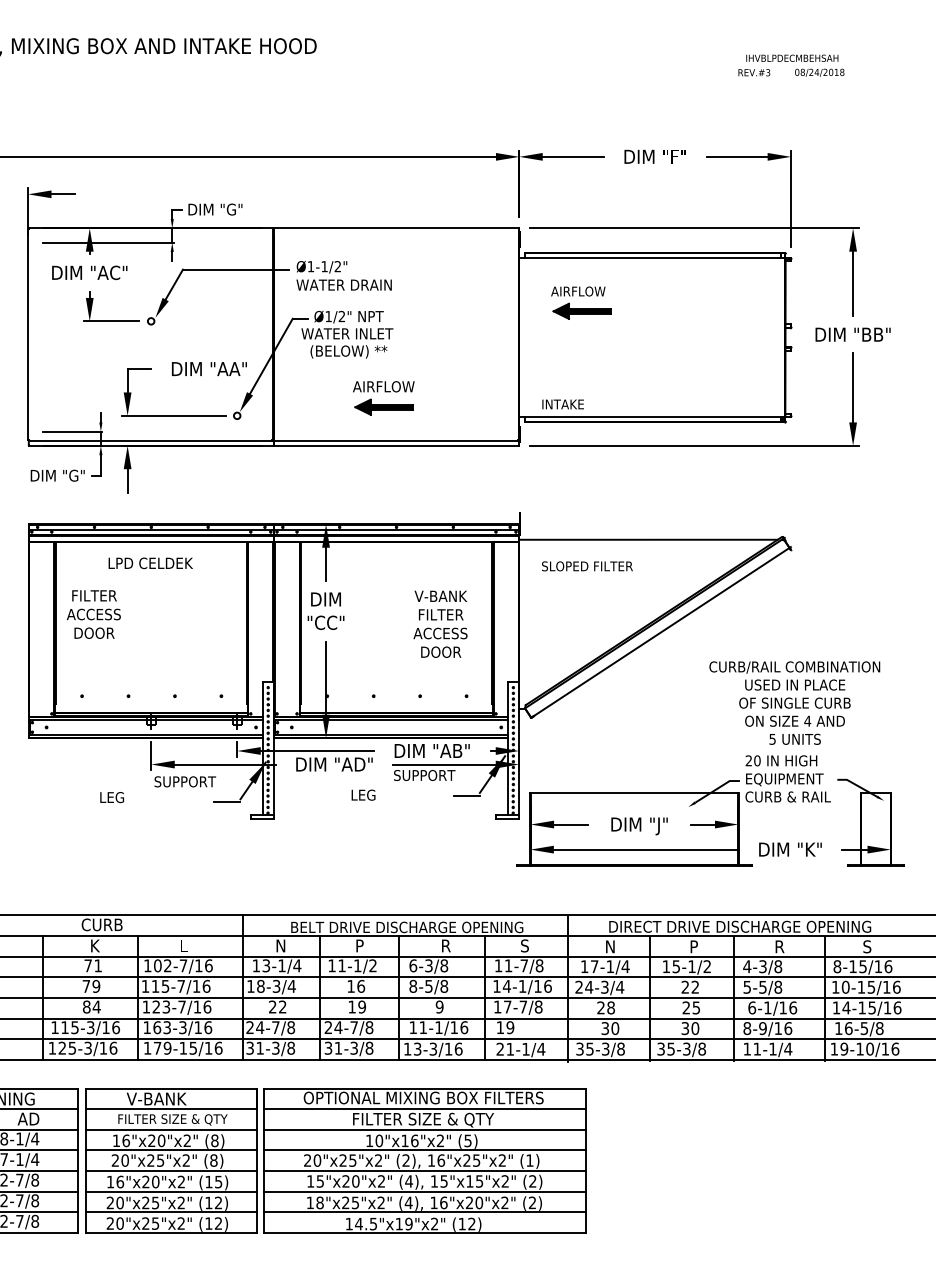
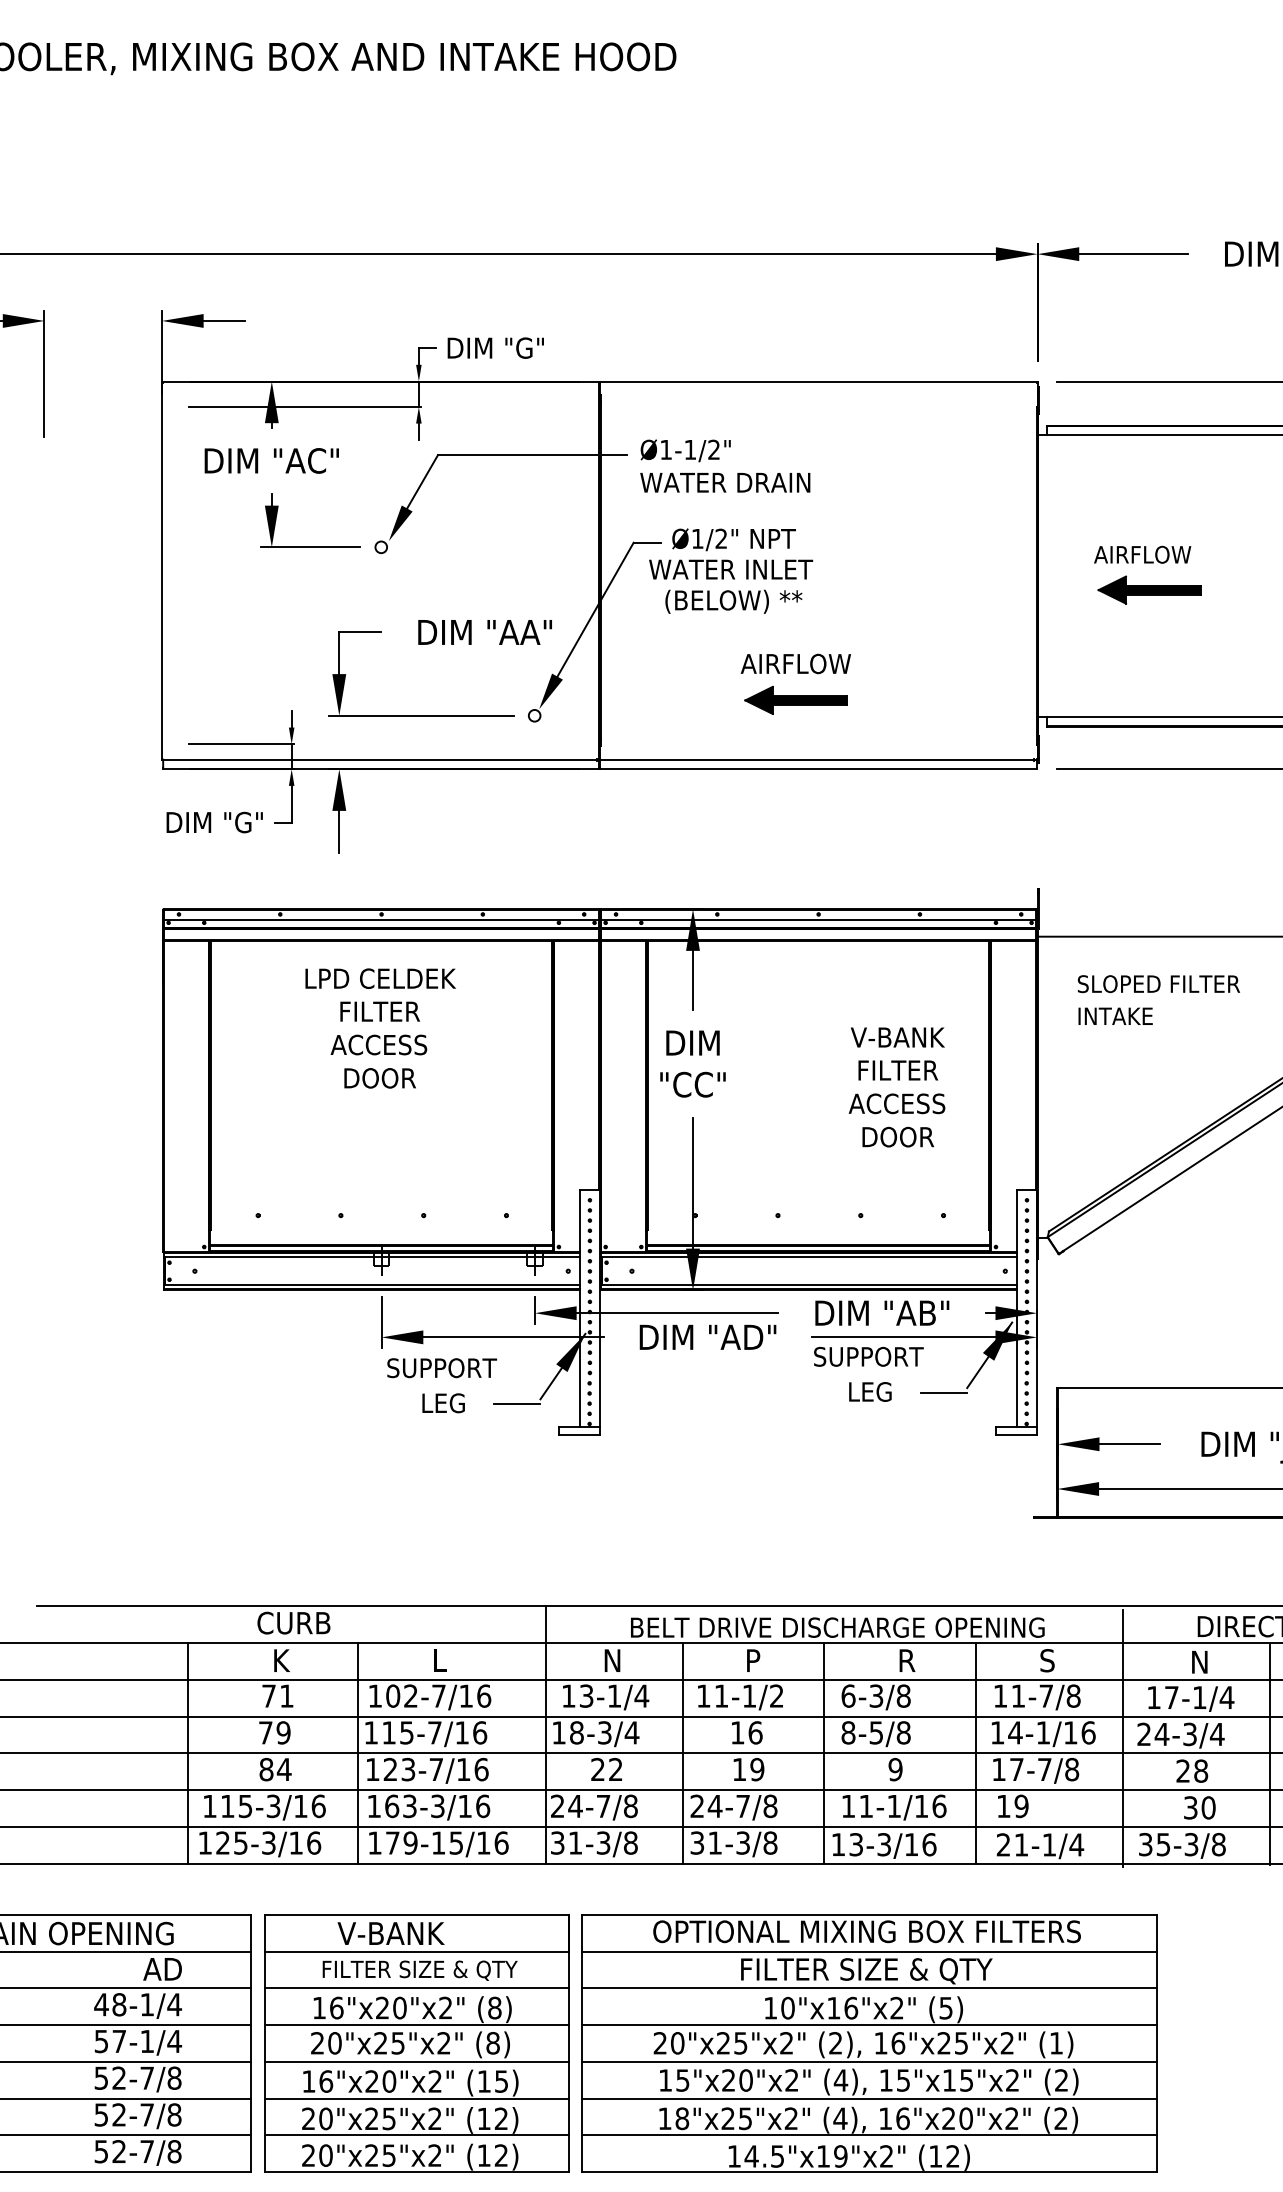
part: (581, 302) -> (1148, 574), moved
text: (562, 404) -> (1114, 1016), moved
text: (93, 614) -> (378, 1044), moved
text: (363, 794) -> (870, 1390), moved
text: (112, 797) -> (444, 1403), moved

